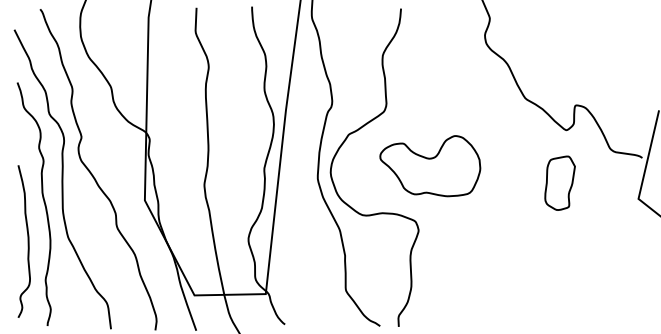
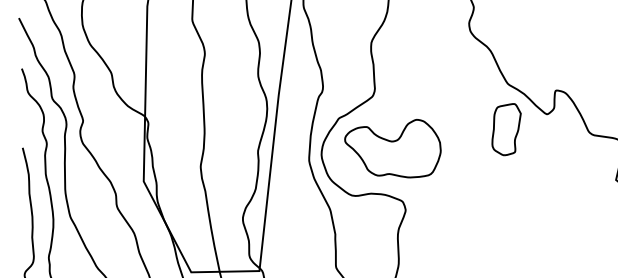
part: (430, 166) -> (393, 148), moved
part: (559, 182) -> (506, 128), moved

